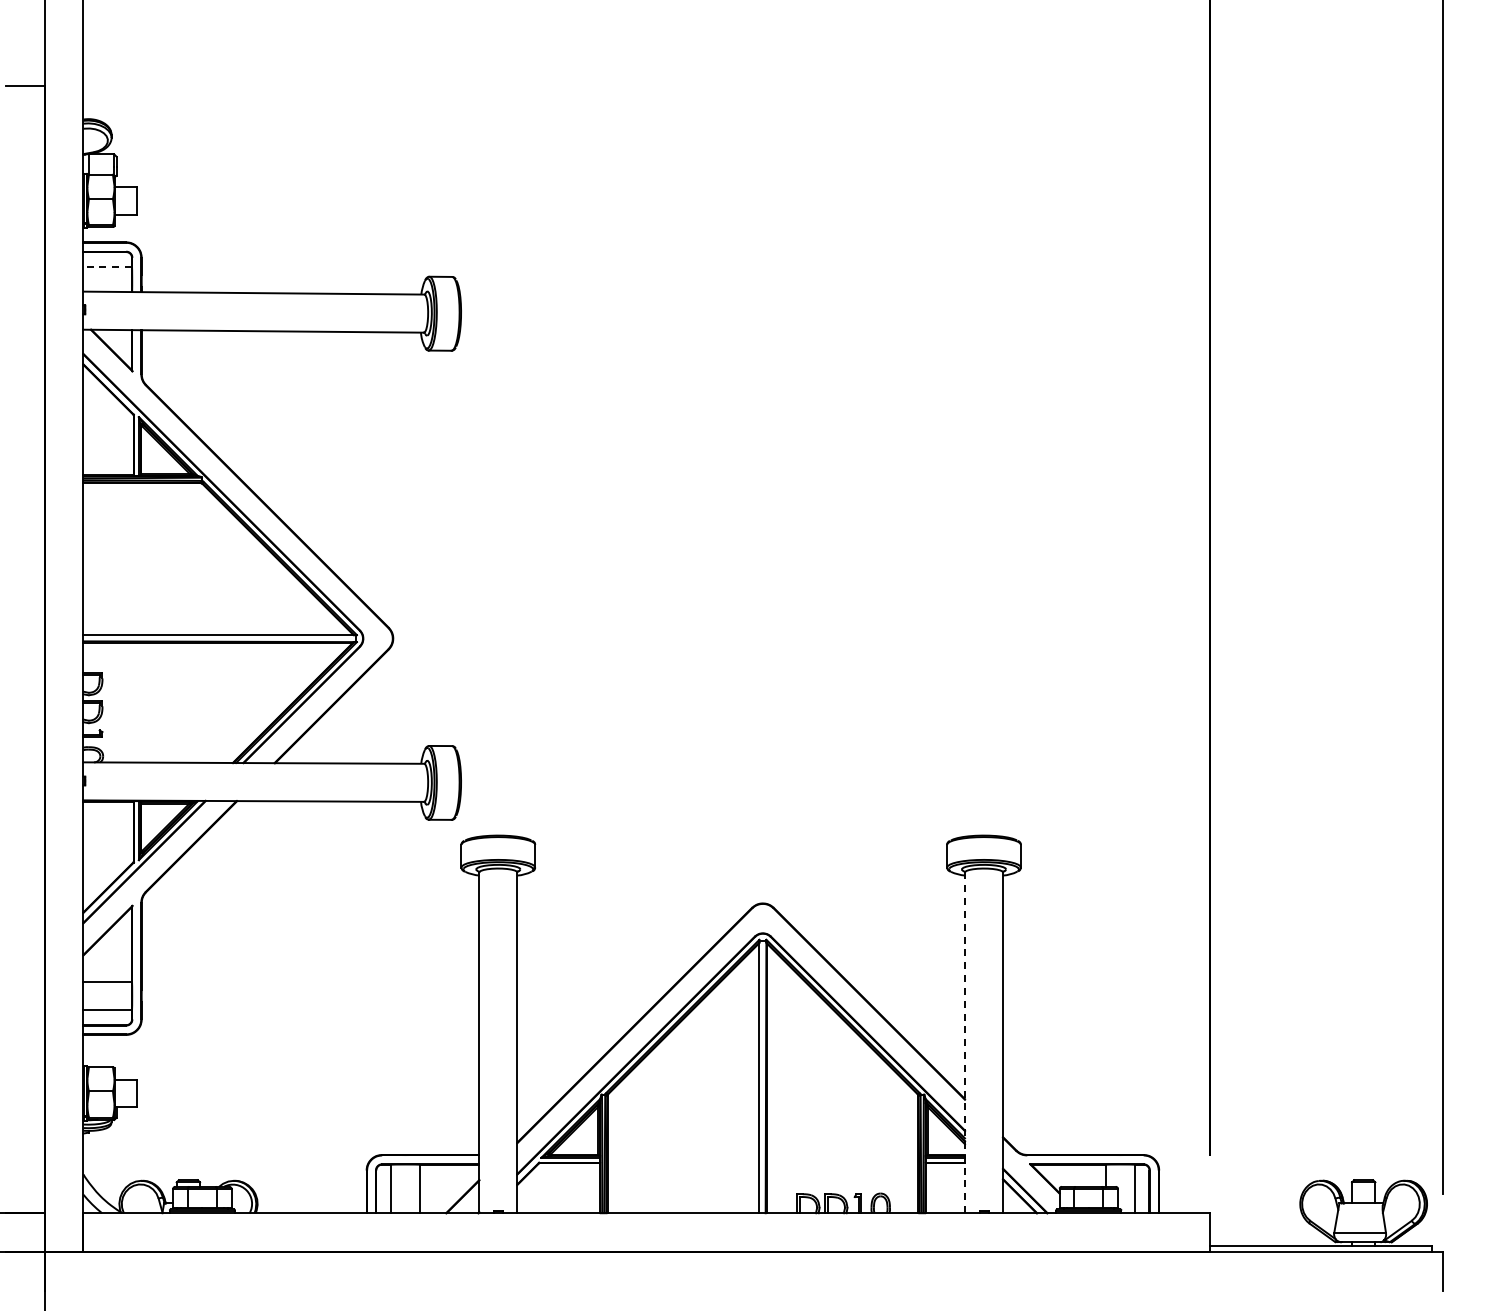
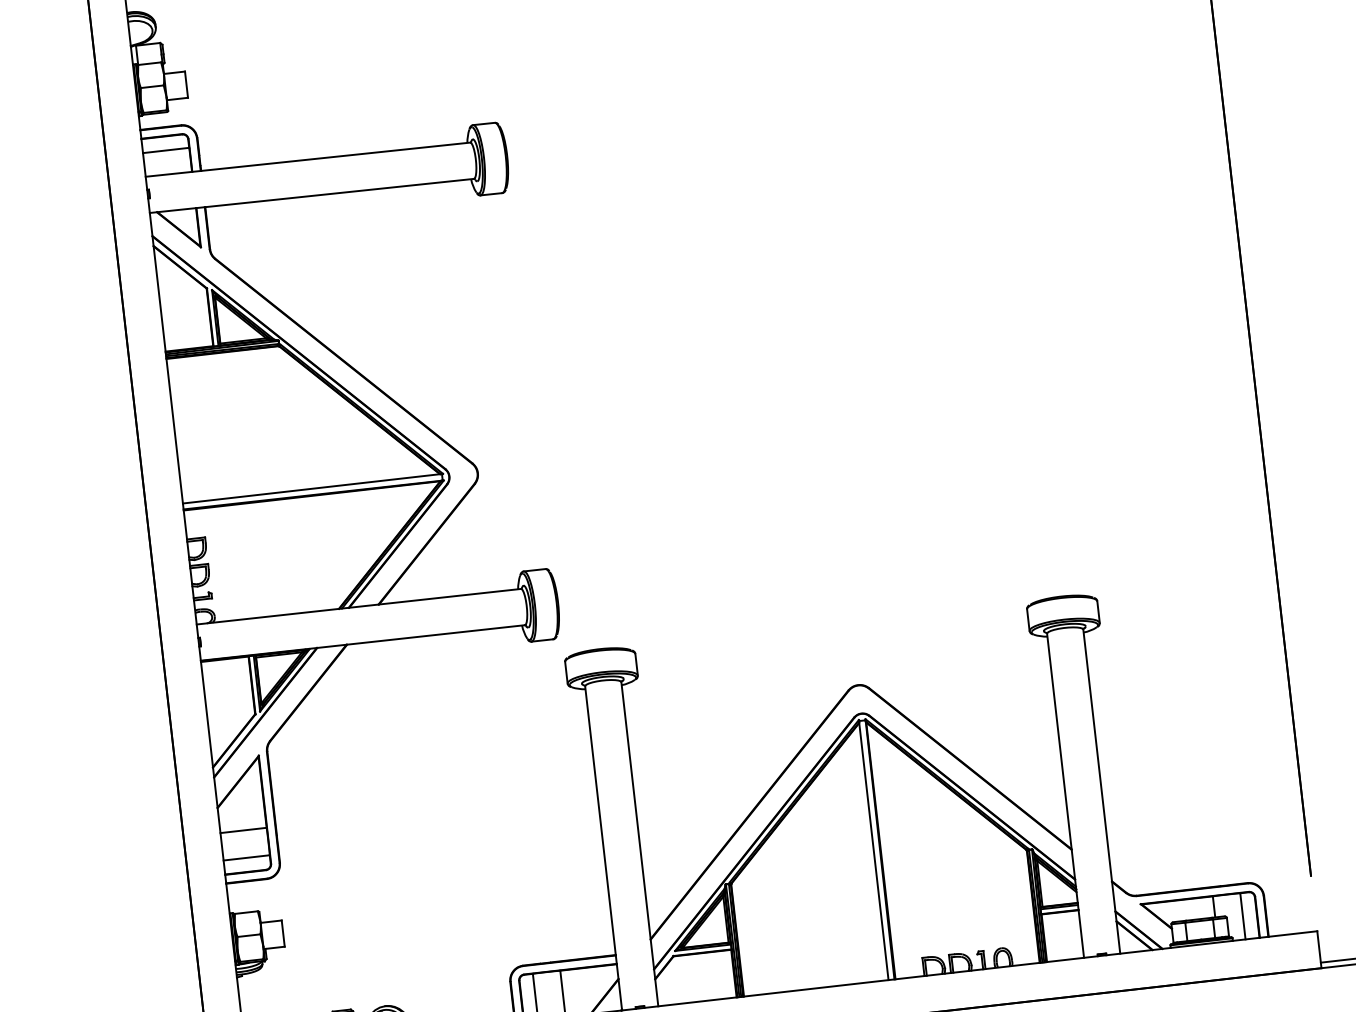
line: (107, 266) -> (165, 150), dashed -> solid
line: (964, 1043) -> (1065, 796), dashed -> solid

